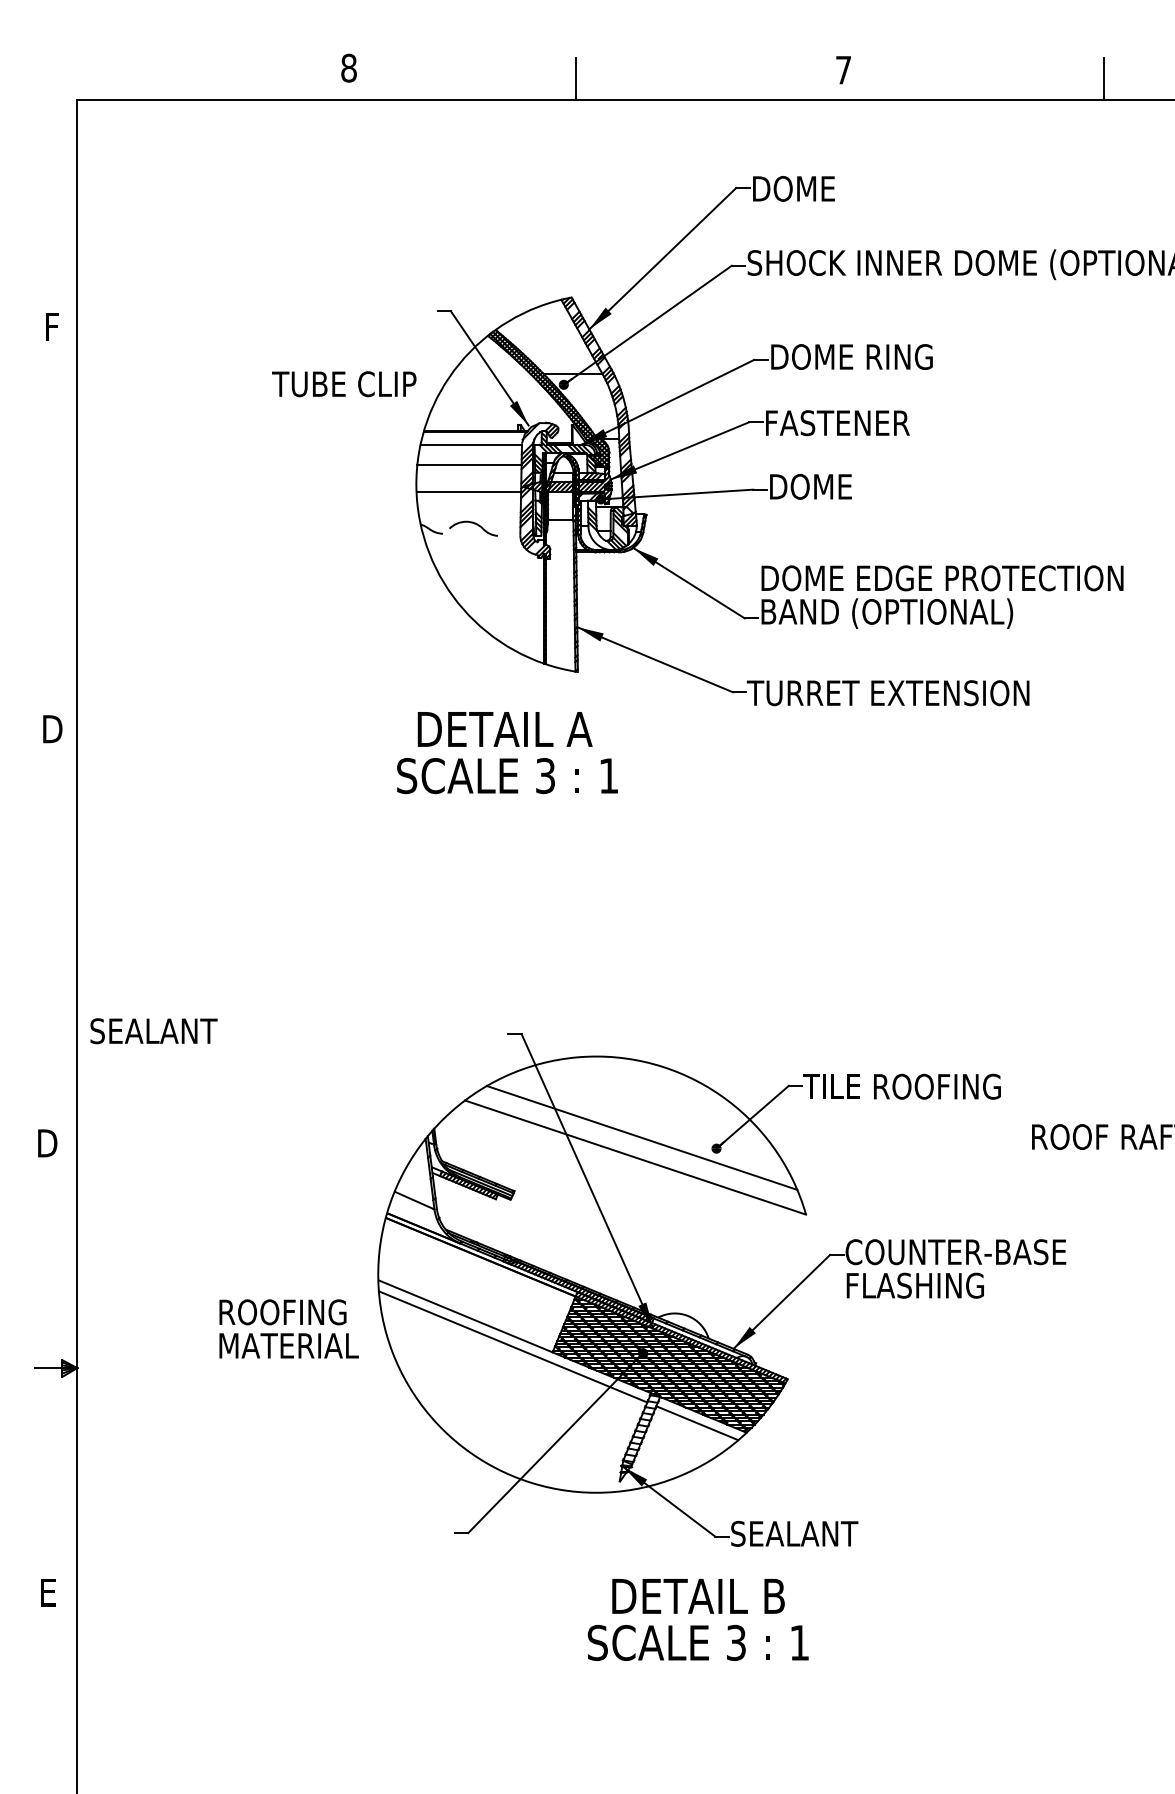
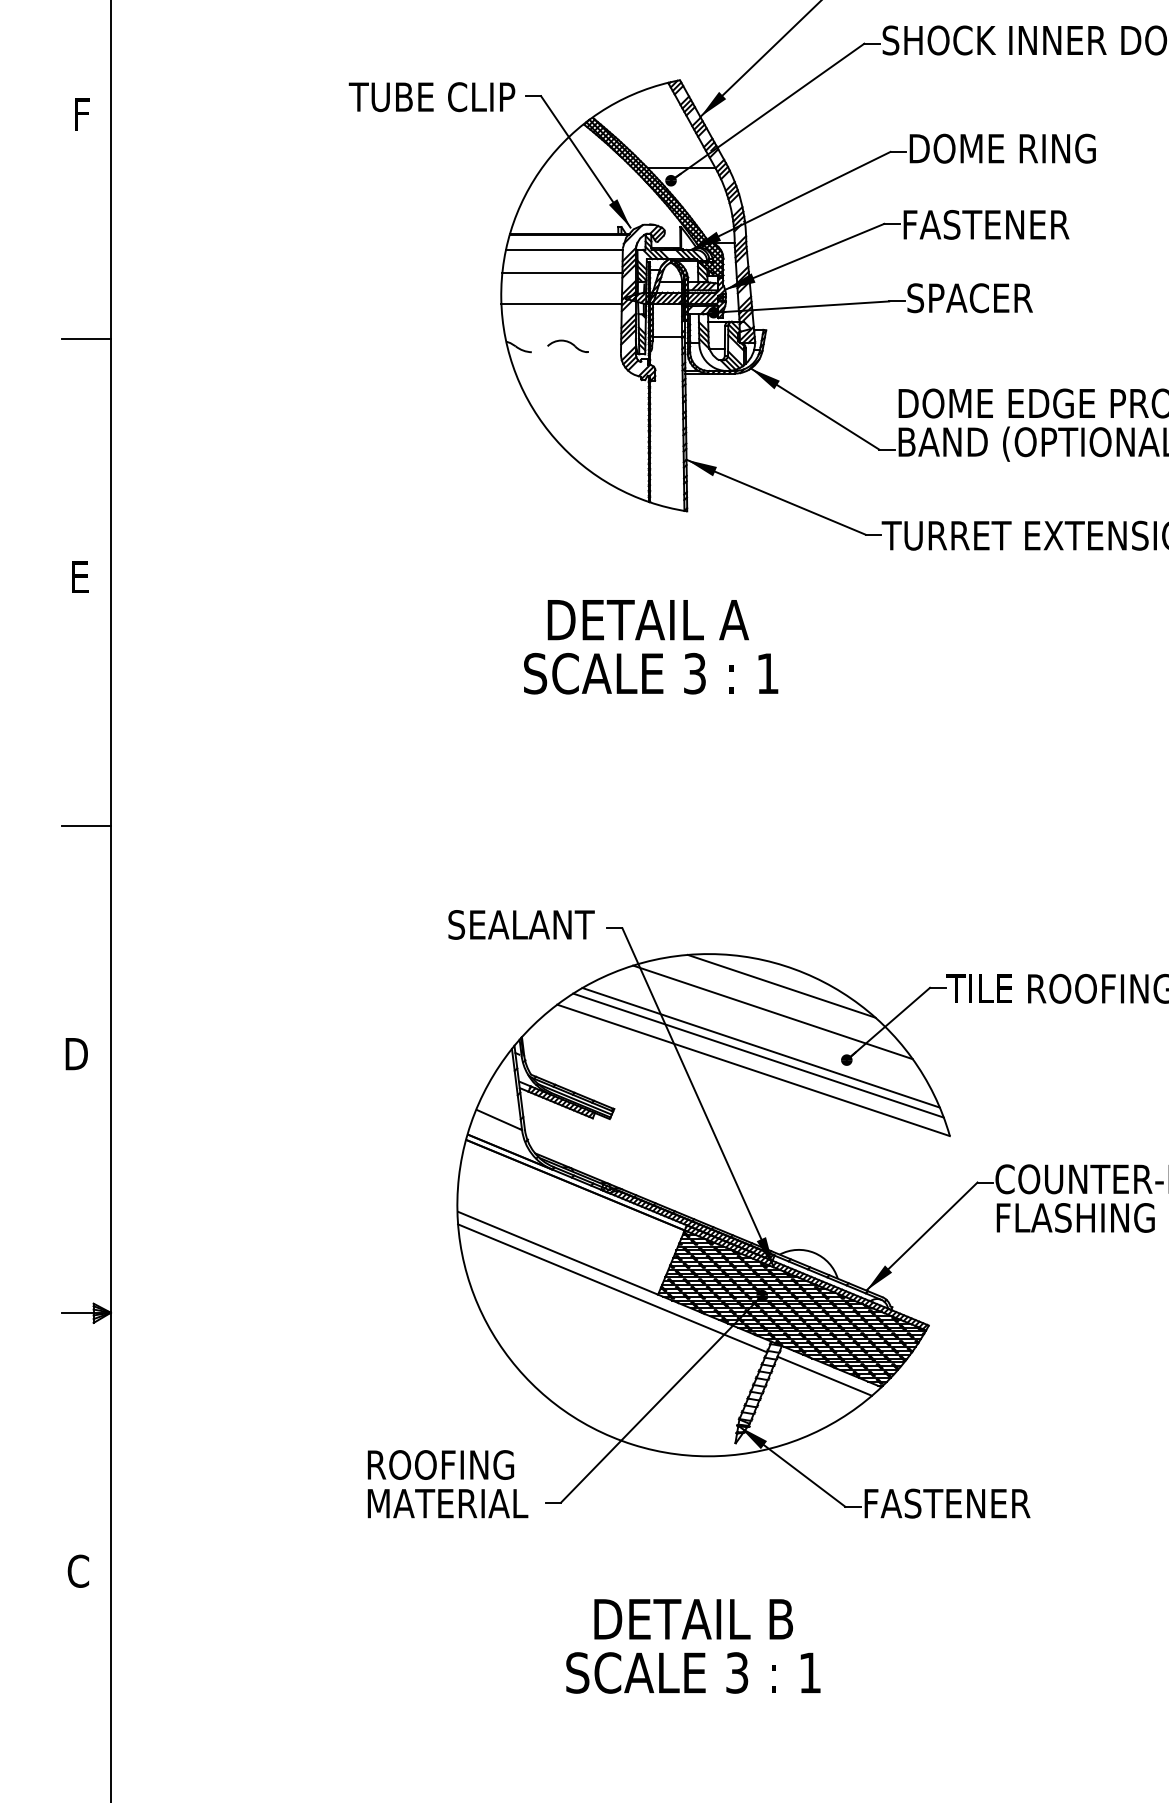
text: (344, 384) -> (432, 97), moved
text: (823, 486) -> (969, 297), DOME -> SPACER
line: (56, 522) -> (86, 339), added
part: (474, 528) -> (568, 346), size x0.71
text: (52, 729) -> (82, 577), D -> E
text: (507, 753) -> (651, 647), moved
line: (56, 945) -> (86, 826), added
text: (153, 1031) -> (520, 925), moved
line: (659, 1084) -> (781, 986), added
line: (651, 1106) -> (771, 1011), added
line: (639, 1144) -> (758, 1055), added
text: (288, 1328) -> (447, 1483), moved
text: (803, 1533) -> (946, 1503), SEALANT -> FASTENER
text: (48, 1592) -> (77, 1571), E -> C
text: (697, 1619) -> (692, 1645), moved

